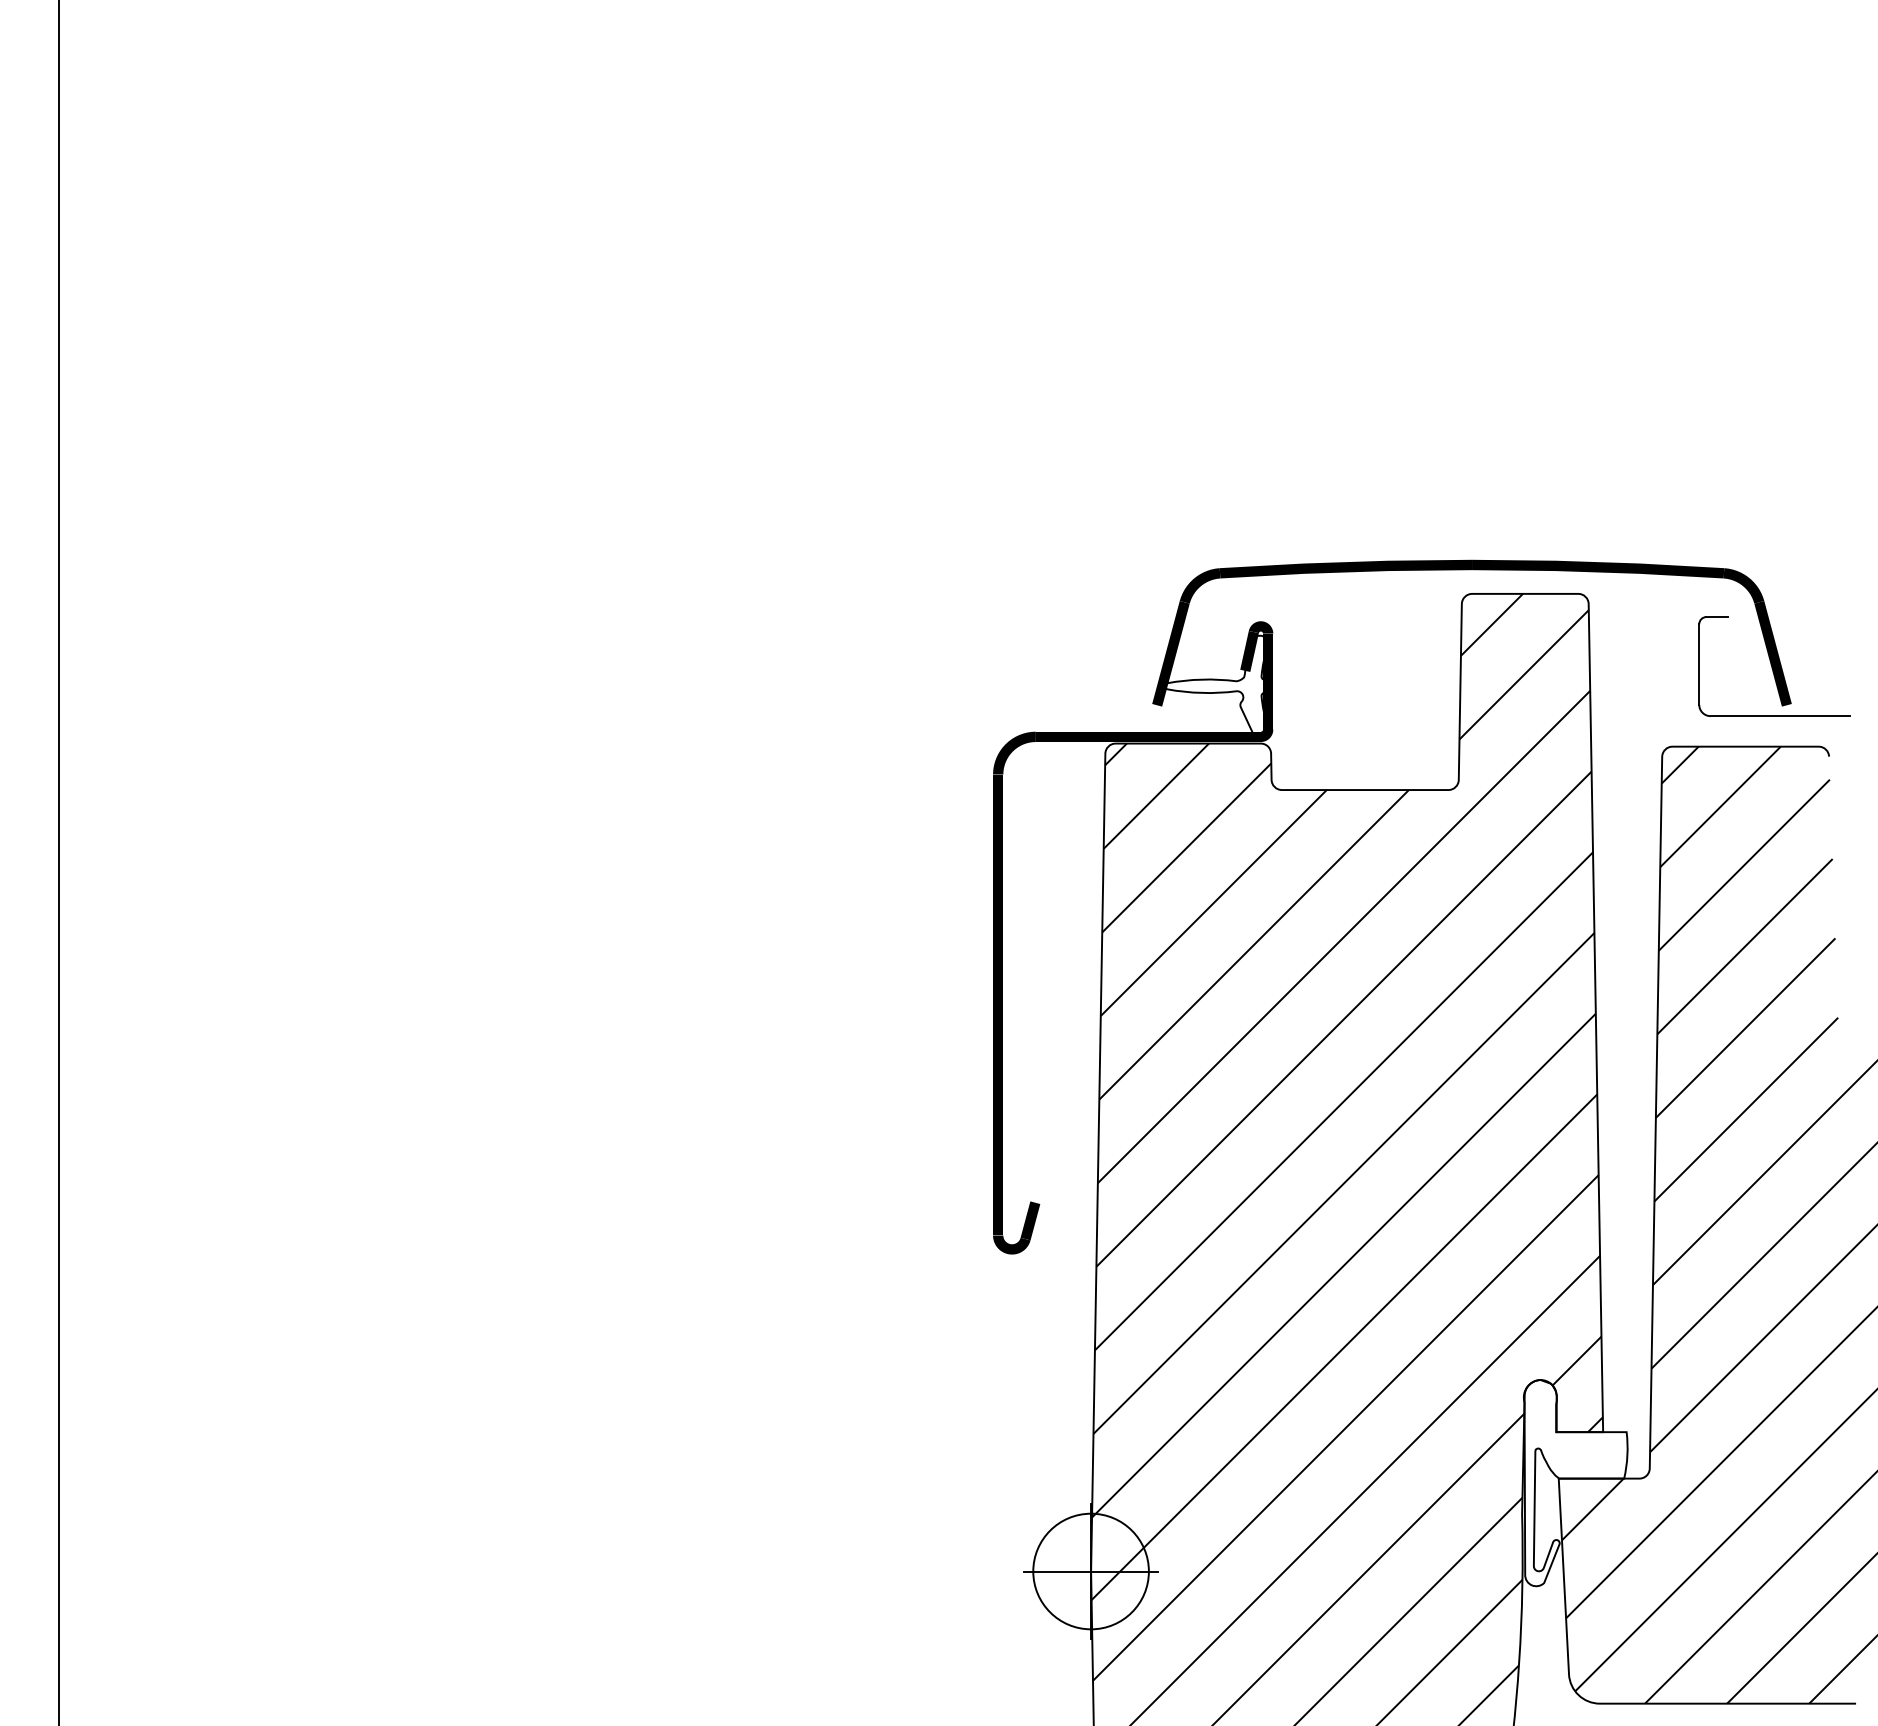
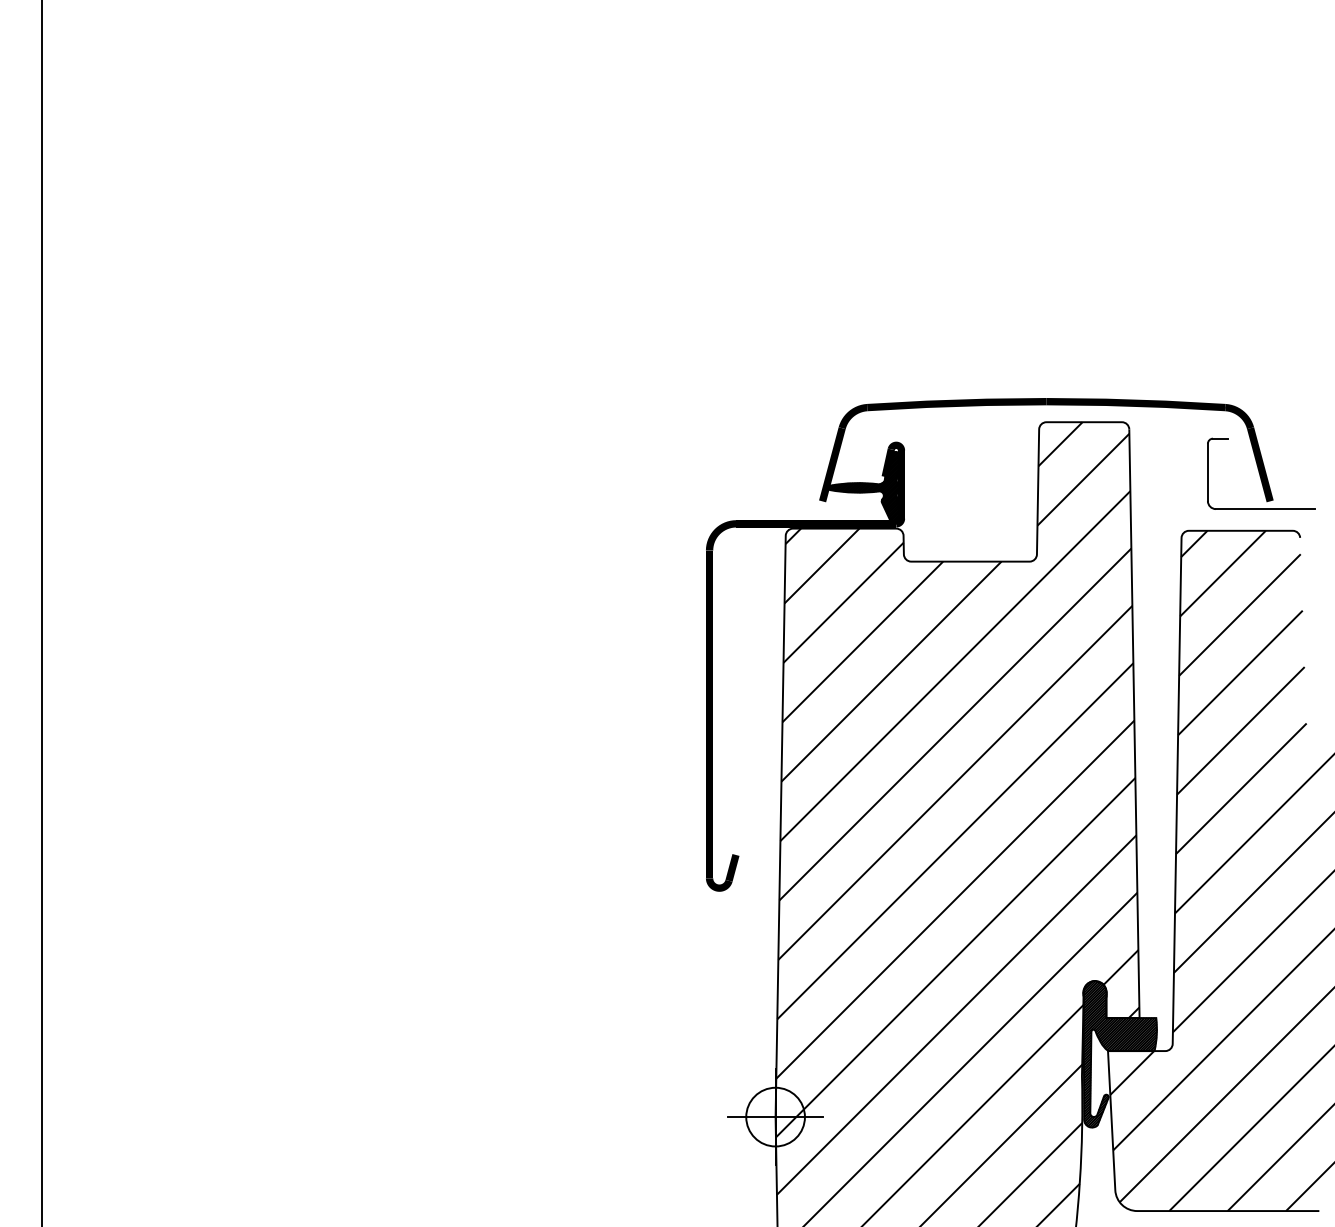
hatch: (1216, 685) -> (864, 487), added
hatch: (1575, 1483) -> (1119, 1054), added
circle: (1090, 1571) -> (775, 1117), size x0.71

